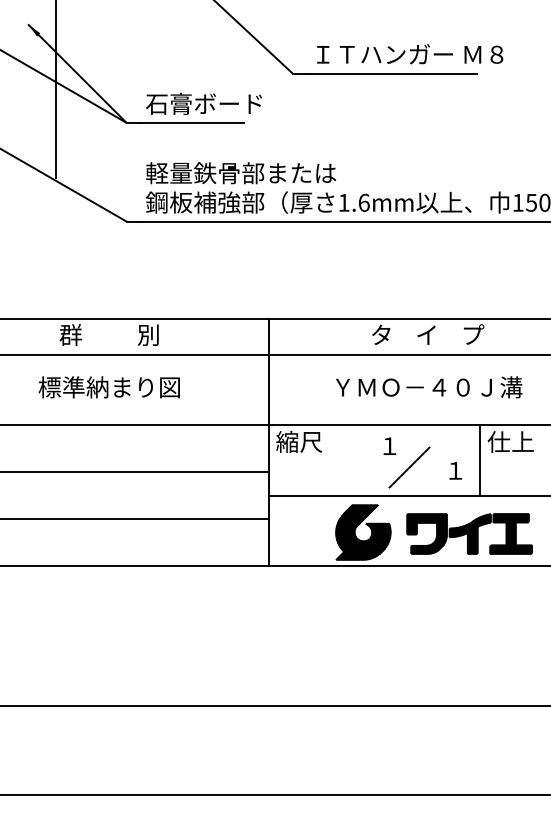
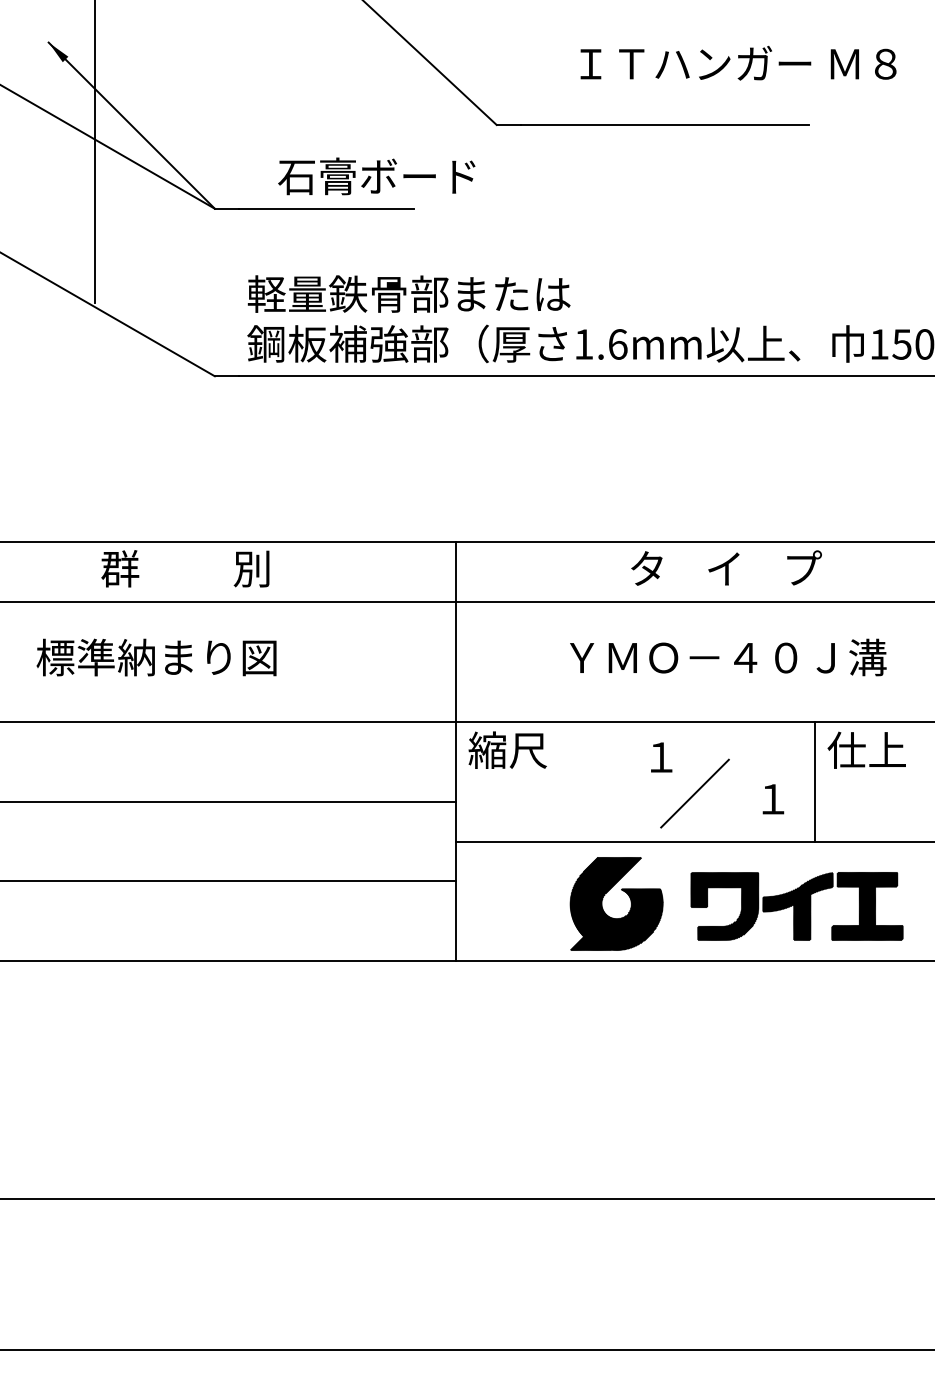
text: (410, 54) -> (739, 63), moved
text: (203, 103) -> (375, 175), moved
text: (108, 387) -> (155, 657), moved

